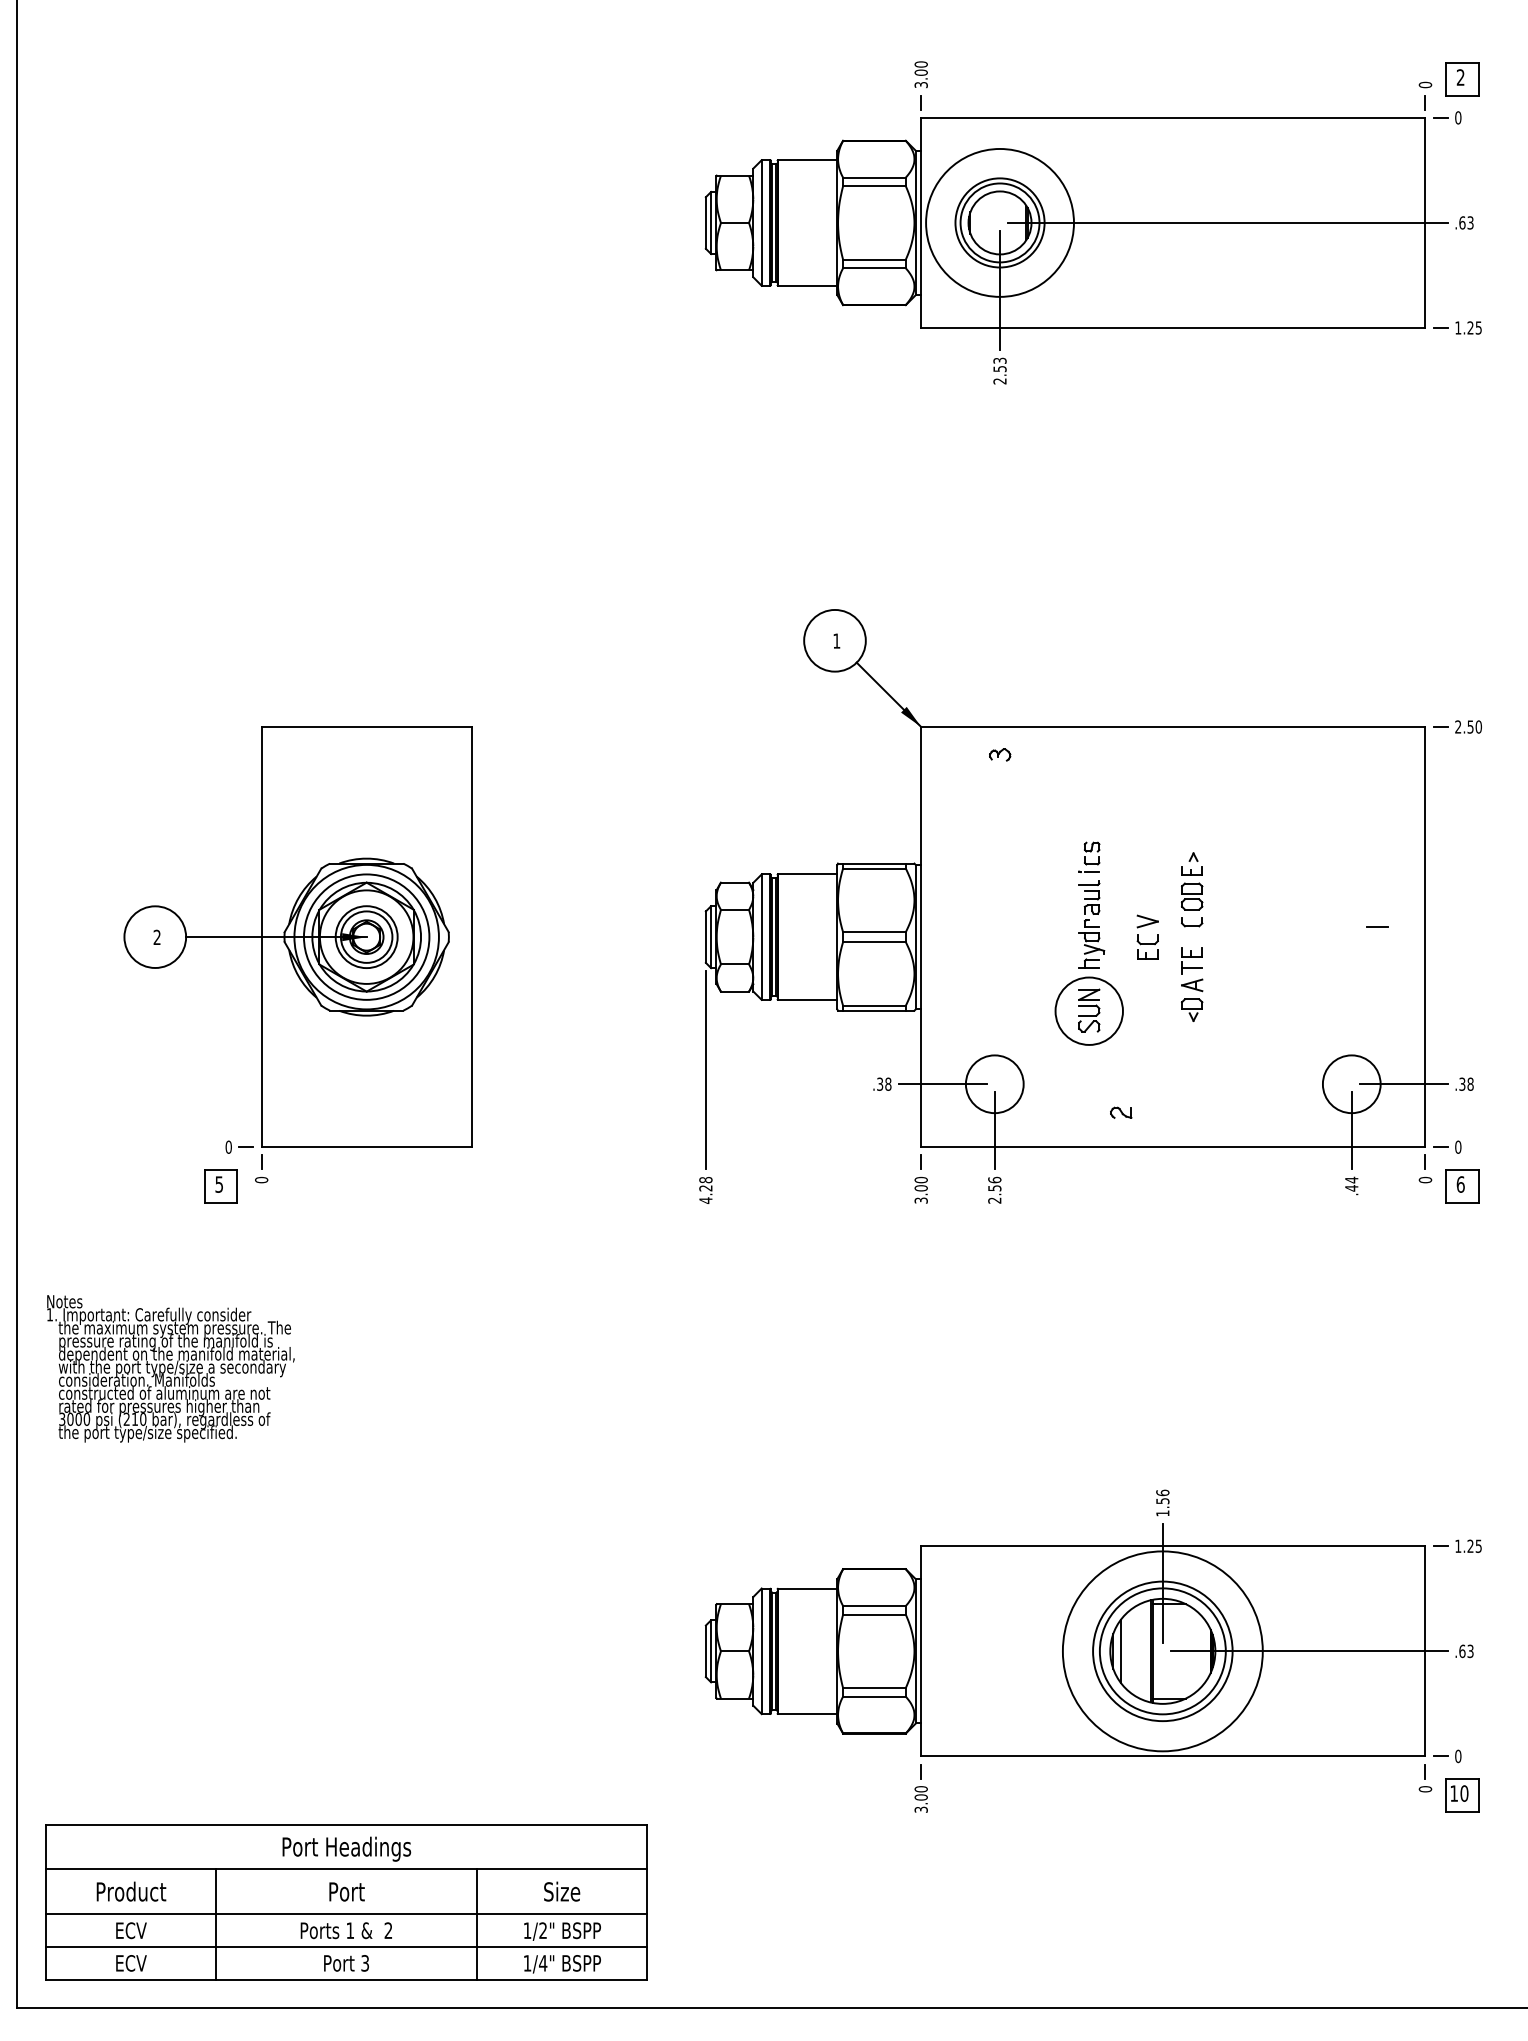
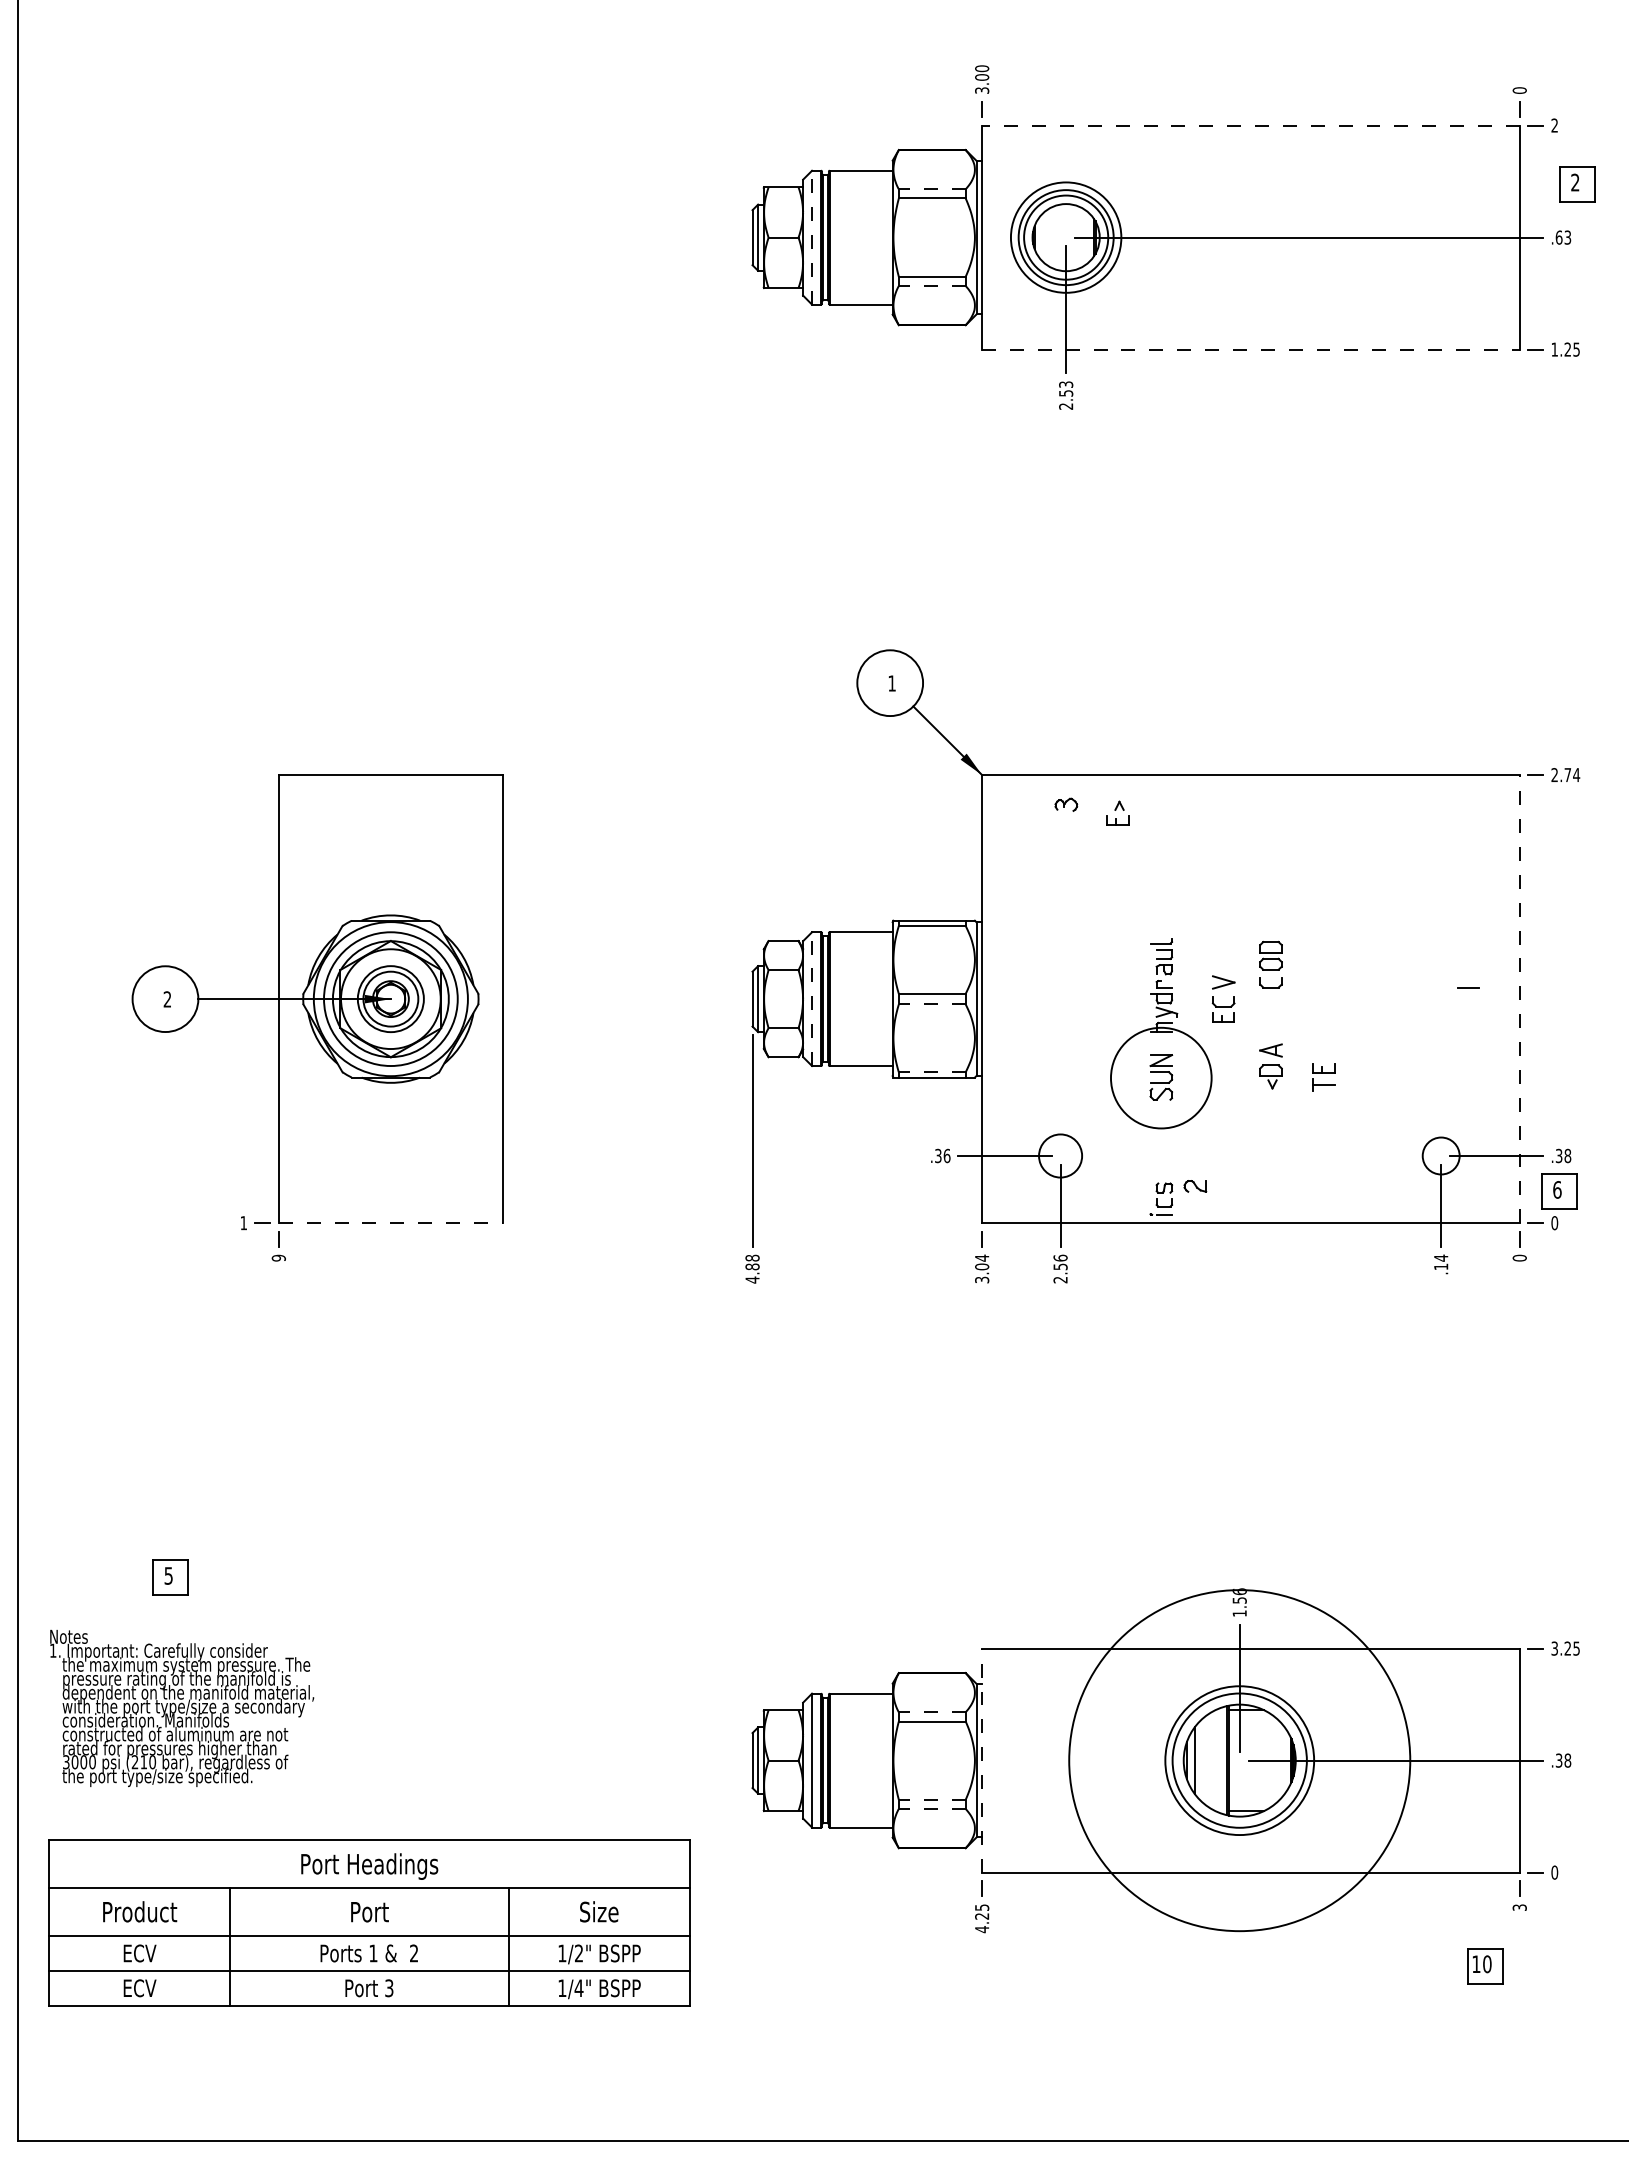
part: (1462, 79) -> (1577, 184), moved
line: (1172, 117) -> (1250, 125), solid -> dashed
text: (1458, 117) -> (1554, 125), 0 -> 2
line: (873, 177) -> (931, 189), solid -> dashed
line: (762, 222) -> (812, 237), solid -> dashed
circle: (1000, 222) -> (1066, 237), size x0.7
line: (873, 267) -> (931, 285), solid -> dashed
line: (1172, 327) -> (1250, 349), solid -> dashed
text: (1474, 727) -> (1572, 775), 2.50 -> 2.74
part: (1089, 856) -> (1161, 1198), moved
part: (1191, 863) -> (1117, 812), moved
line: (1425, 936) -> (1519, 998), solid -> dashed
line: (762, 937) -> (812, 999), solid -> dashed
line: (873, 942) -> (931, 1004), solid -> dashed
part: (1191, 960) -> (1323, 1077), moved
line: (873, 1005) -> (931, 1072), solid -> dashed
circle: (1089, 1011) -> (1161, 1078), size x1.4
text: (887, 1083) -> (946, 1155), .38 -> .36
circle: (994, 1083) -> (1060, 1155), size x0.7
circle: (1351, 1083) -> (1440, 1155), size x0.6
text: (228, 1147) -> (243, 1223), 0 -> 1
line: (367, 1147) -> (391, 1223), solid -> dashed
text: (921, 1179) -> (982, 1257), 3.00 -> 3.04
text: (261, 1180) -> (278, 1258), 0 -> 9
part: (220, 1186) -> (170, 1577), moved
part: (1462, 1186) -> (1559, 1191), moved
text: (705, 1187) -> (752, 1266), 4.28 -> 4.88
text: (1352, 1187) -> (1441, 1266), .44 -> .14
text: (171, 1368) -> (182, 1708), moved
text: (1458, 1546) -> (1554, 1648), 1.25 -> 3.25
line: (873, 1606) -> (931, 1712), solid -> dashed
line: (921, 1651) -> (982, 1760), solid -> dashed
circle: (1162, 1651) -> (1239, 1760), size x1.6
text: (1466, 1651) -> (1563, 1760), .63 -> .38
line: (873, 1687) -> (931, 1799), solid -> dashed
line: (873, 1696) -> (931, 1808), solid -> dashed
text: (1425, 1789) -> (1519, 1907), 0 -> 3
part: (1462, 1795) -> (1485, 1966), moved
text: (921, 1799) -> (982, 1918), 3.00 -> 4.25
part: (346, 1901) -> (369, 1922), moved

